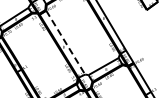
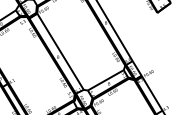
line: (65, 43) -> (60, 52), dashed -> solid

